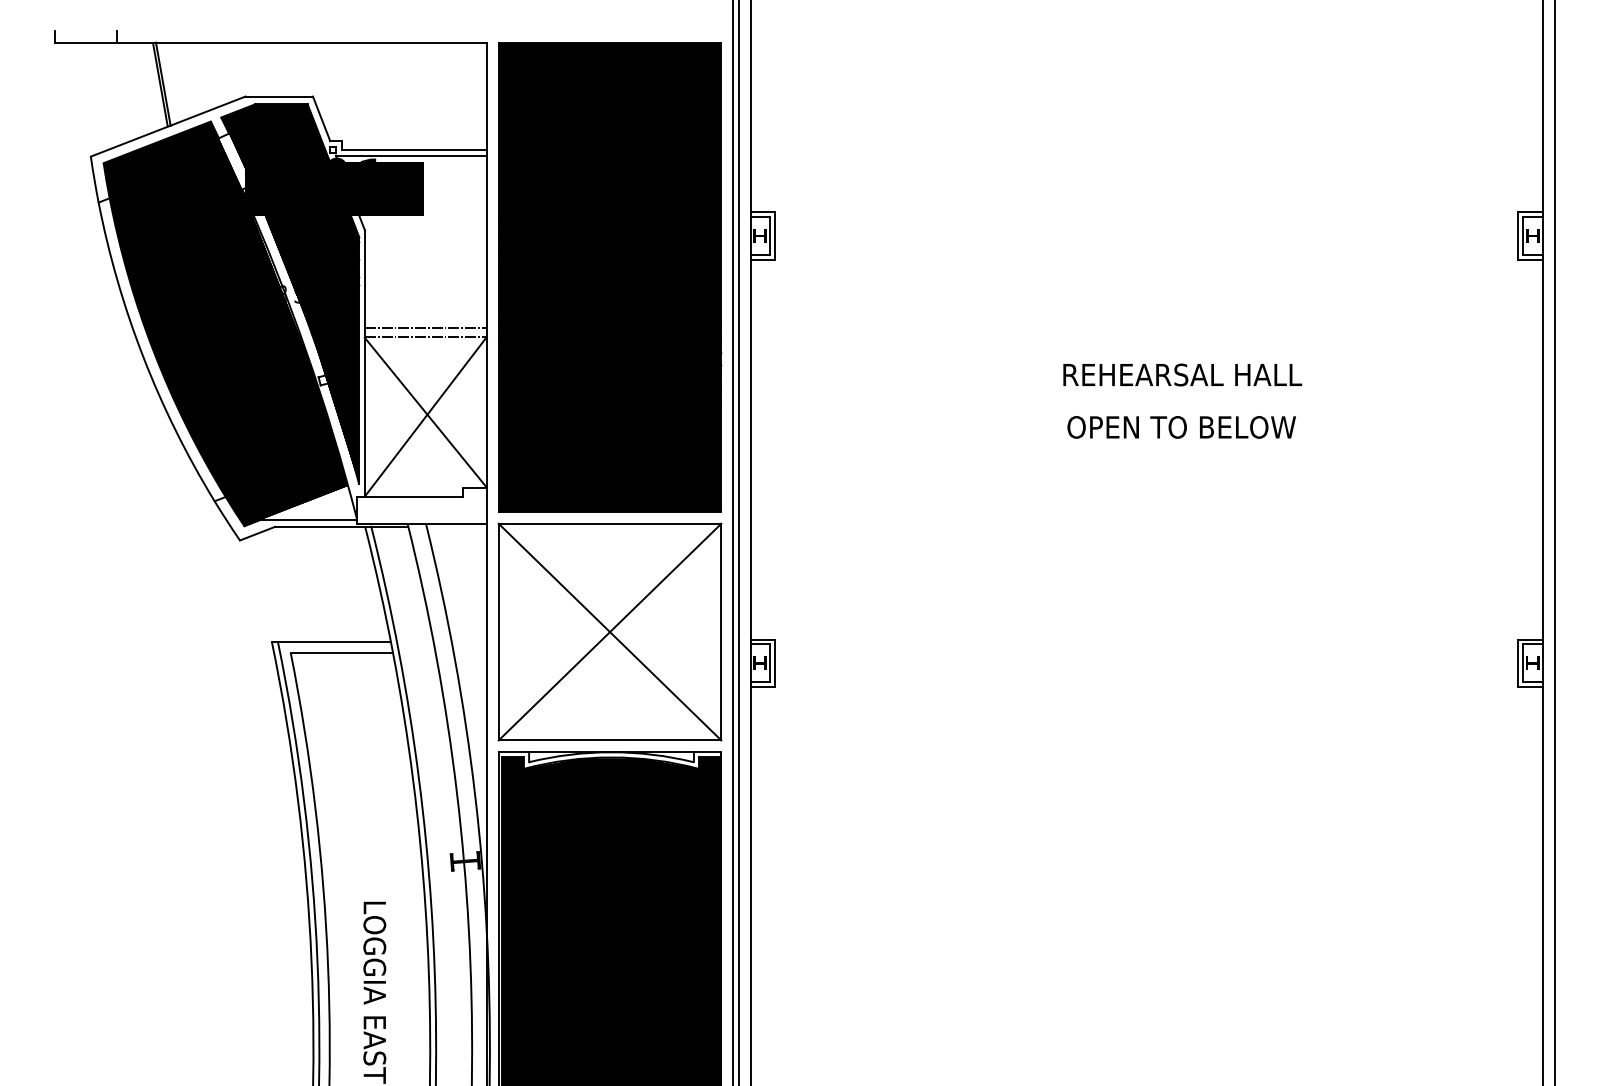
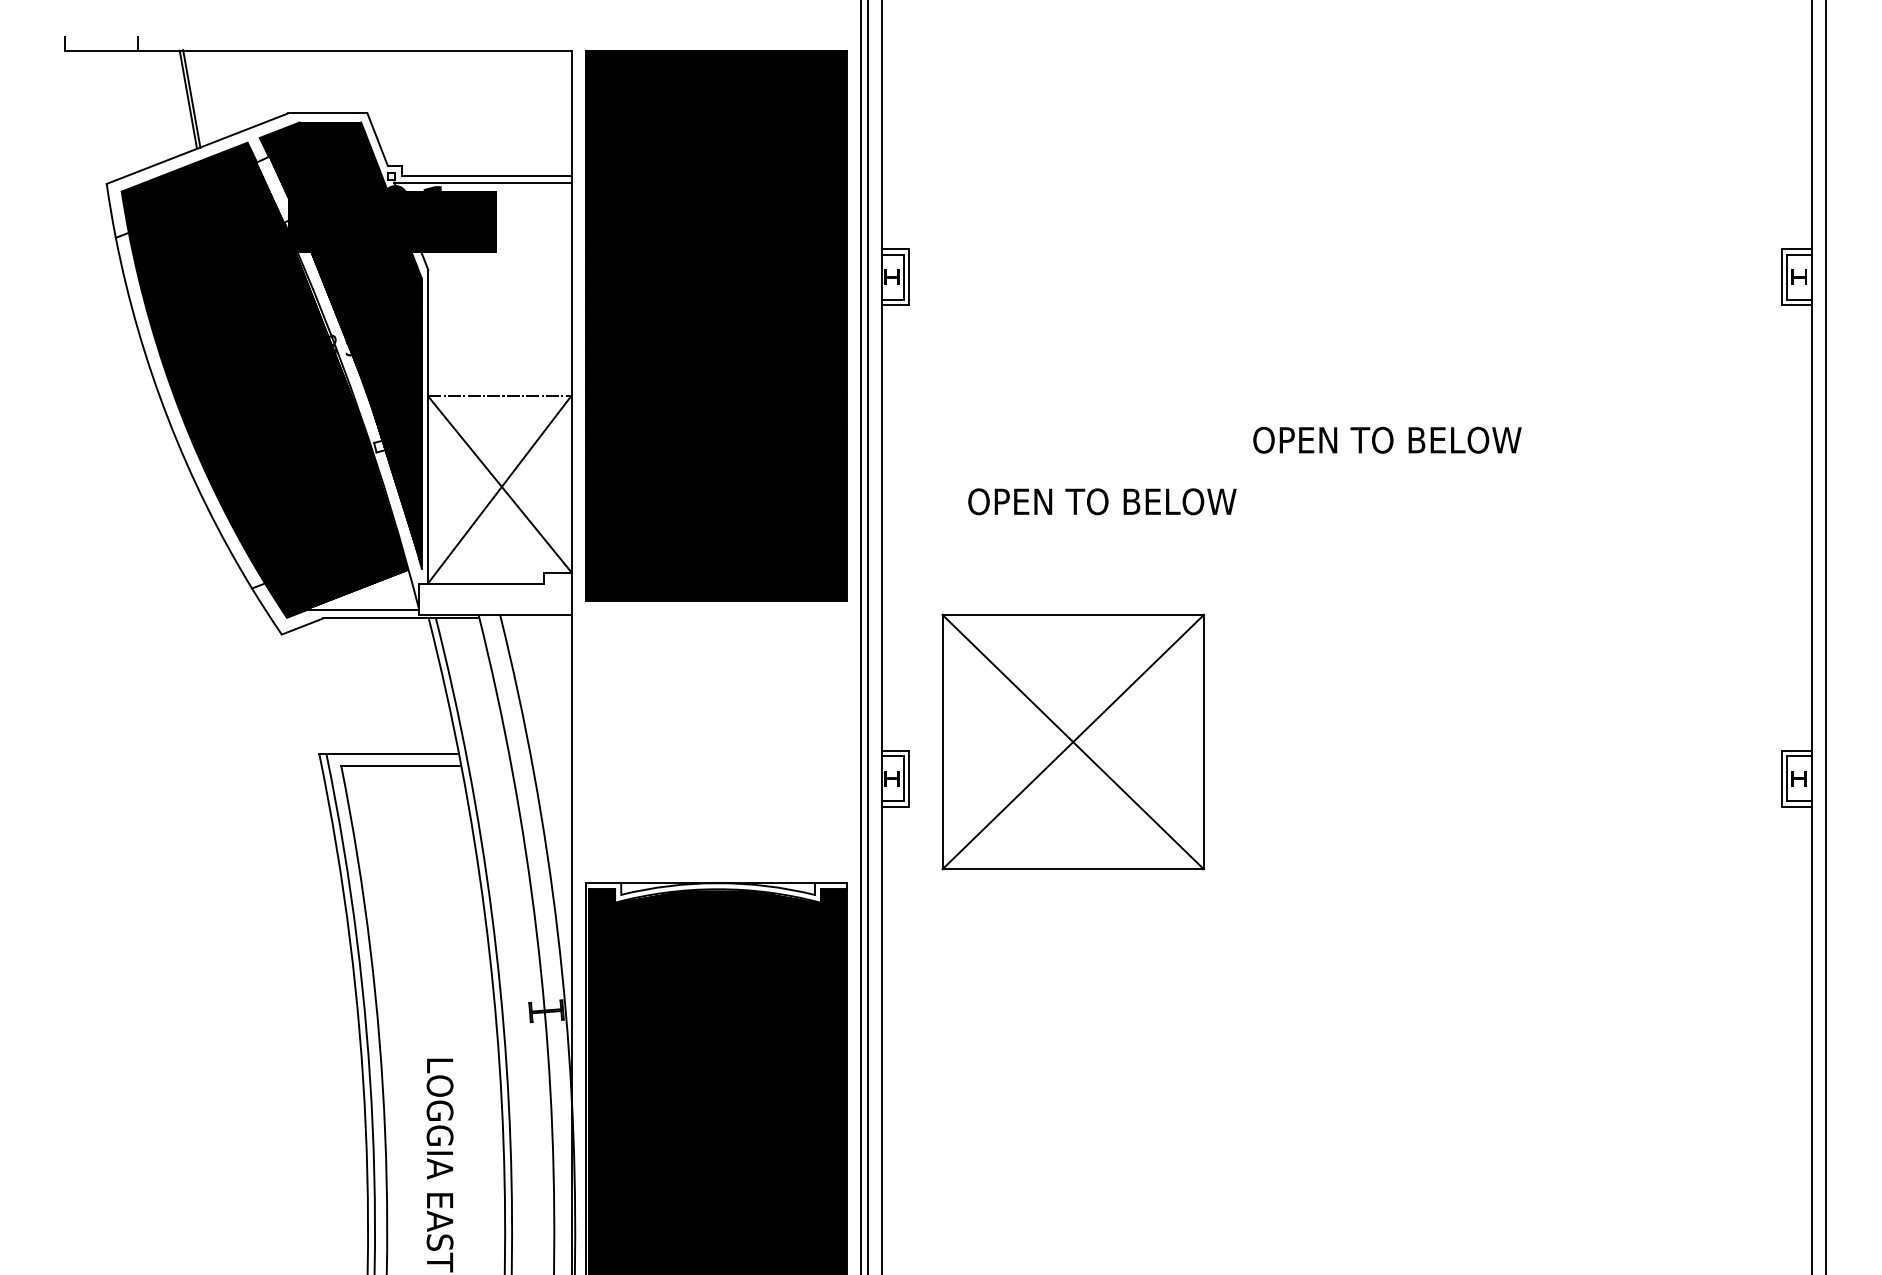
line: (425, 328) -> (499, 385), removed
text: (1182, 374) -> (1388, 439), REHEARSAL HALL -> OPEN TO BELOW
text: (1181, 427) -> (1102, 501), moved
part: (609, 631) -> (1072, 741), moved

